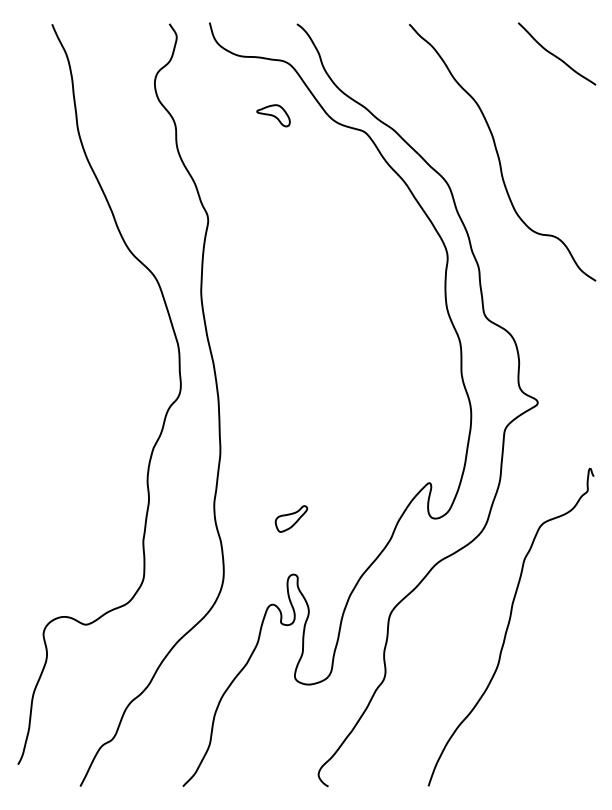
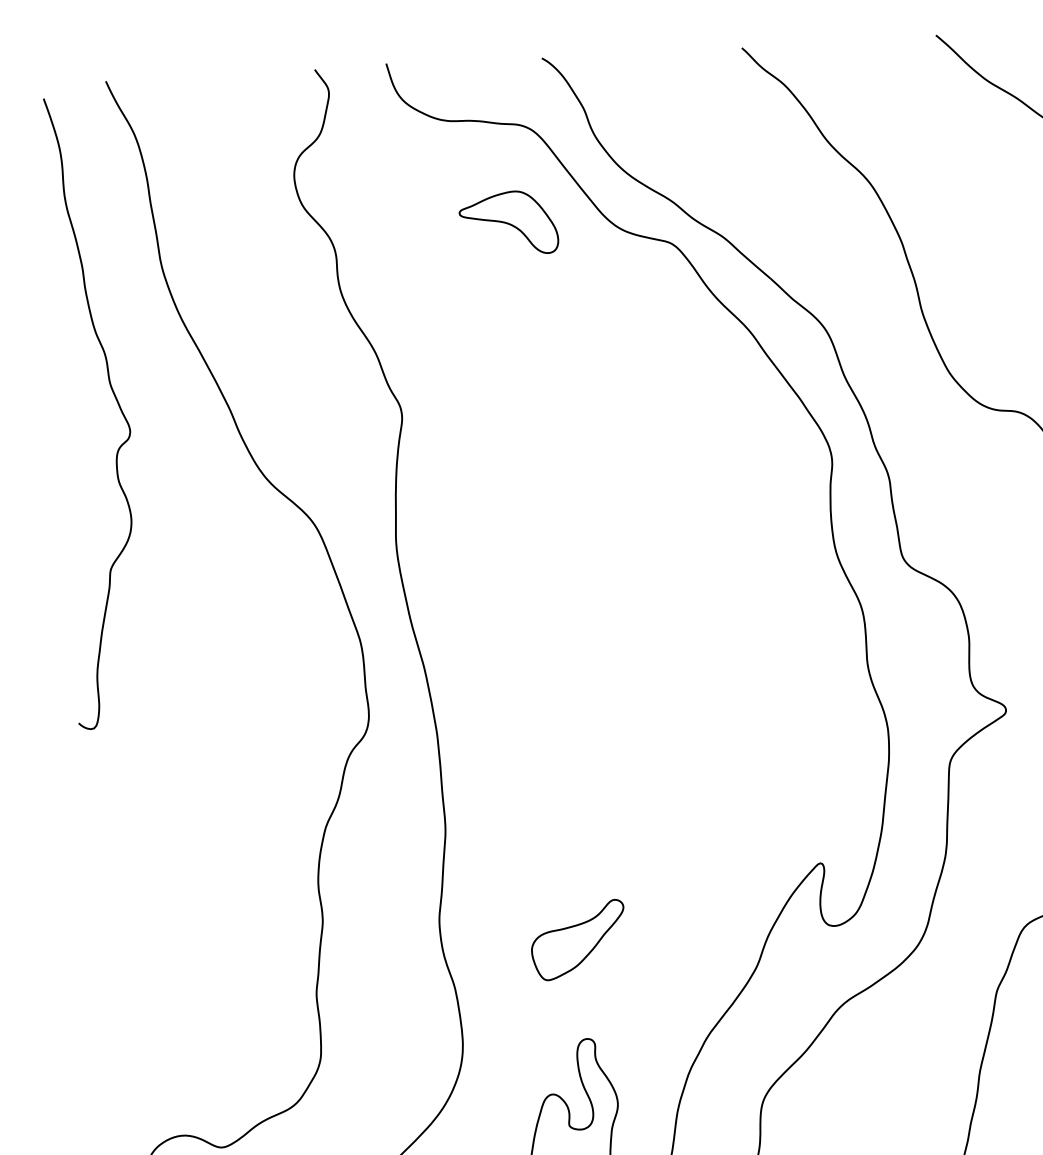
part: (273, 115) -> (508, 223), size x1.67
curve: (48, 204) -> (116, 402), added
part: (291, 518) -> (578, 939), size x1.67

